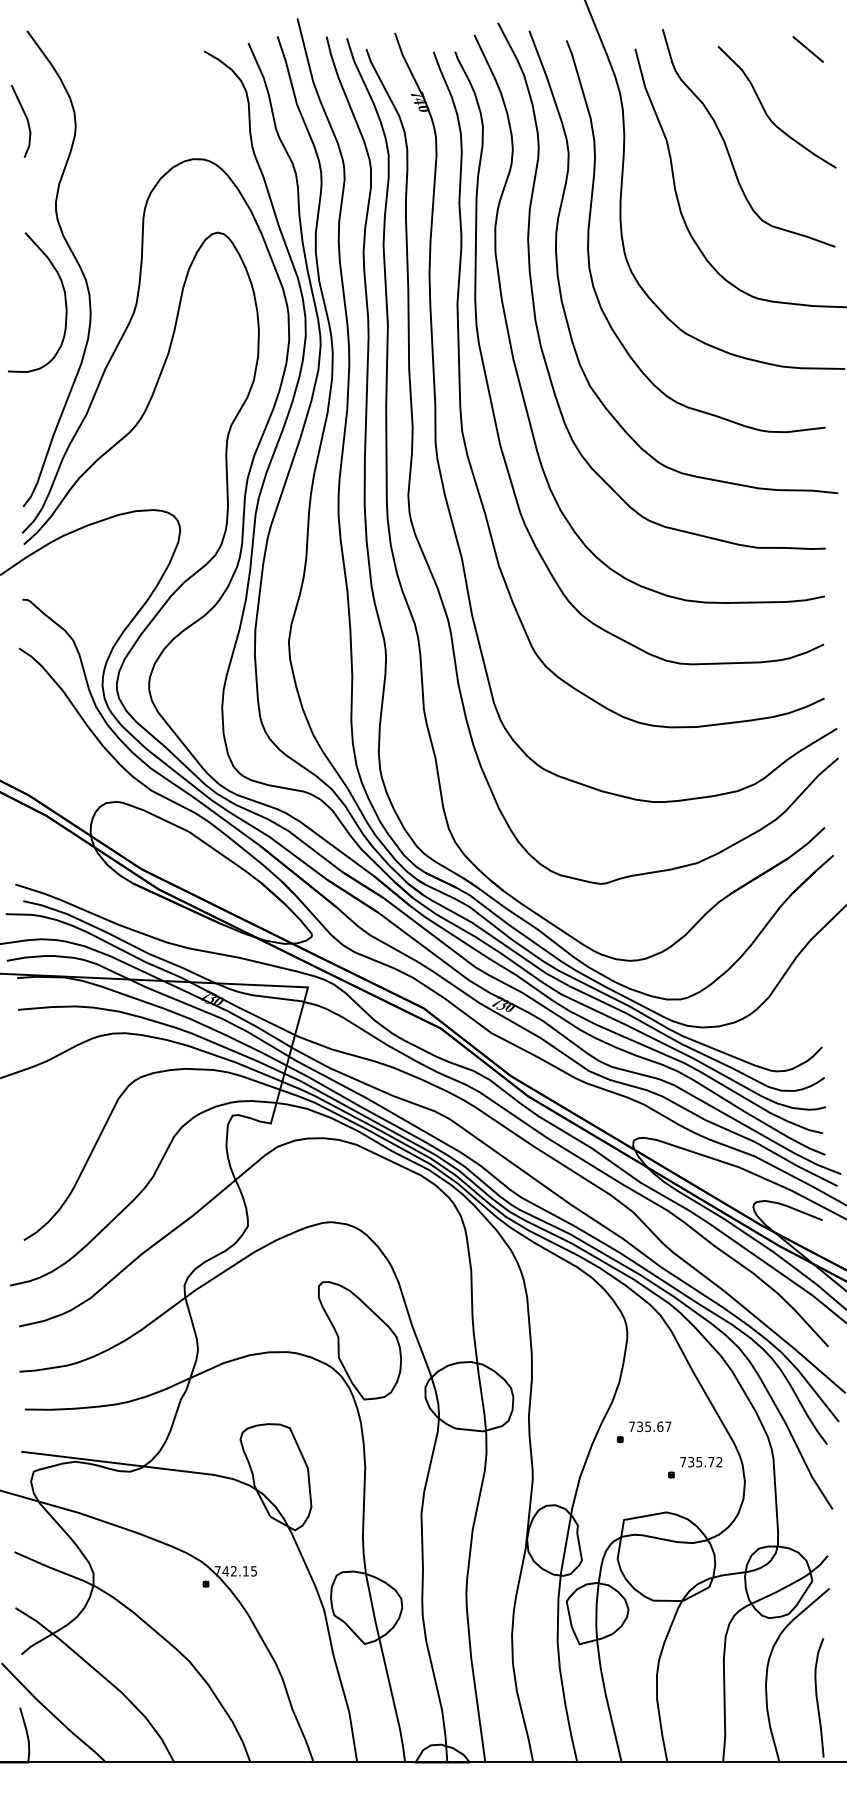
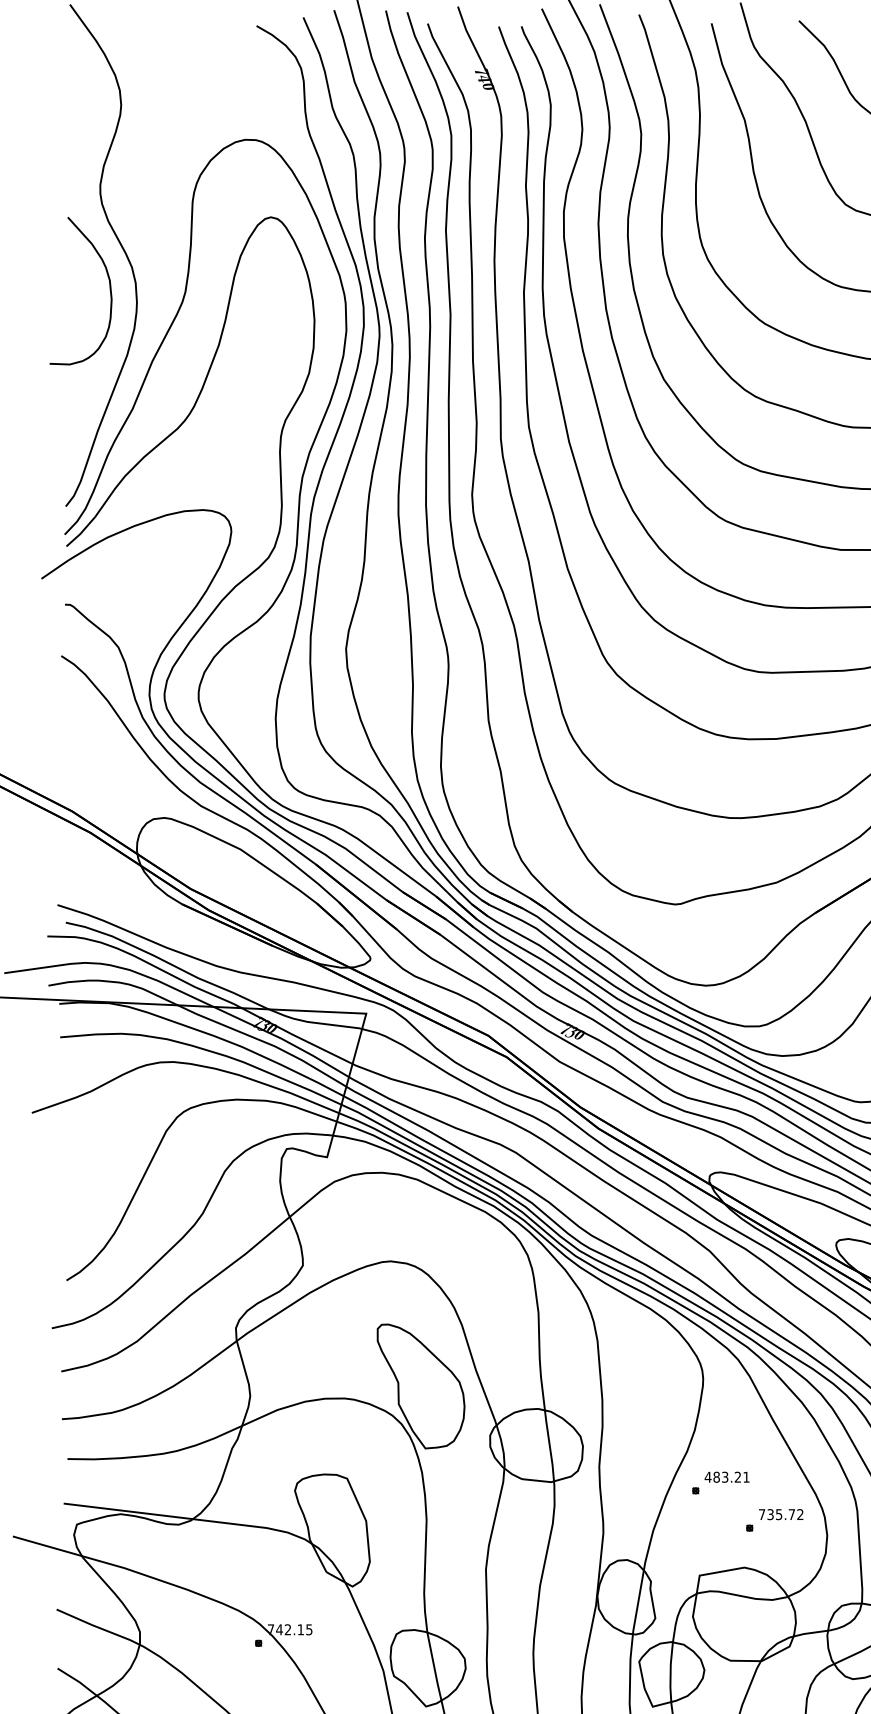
line: (26, 120) -> (69, 99), removed
text: (649, 1426) -> (726, 1476), 735.67 -> 483.21

